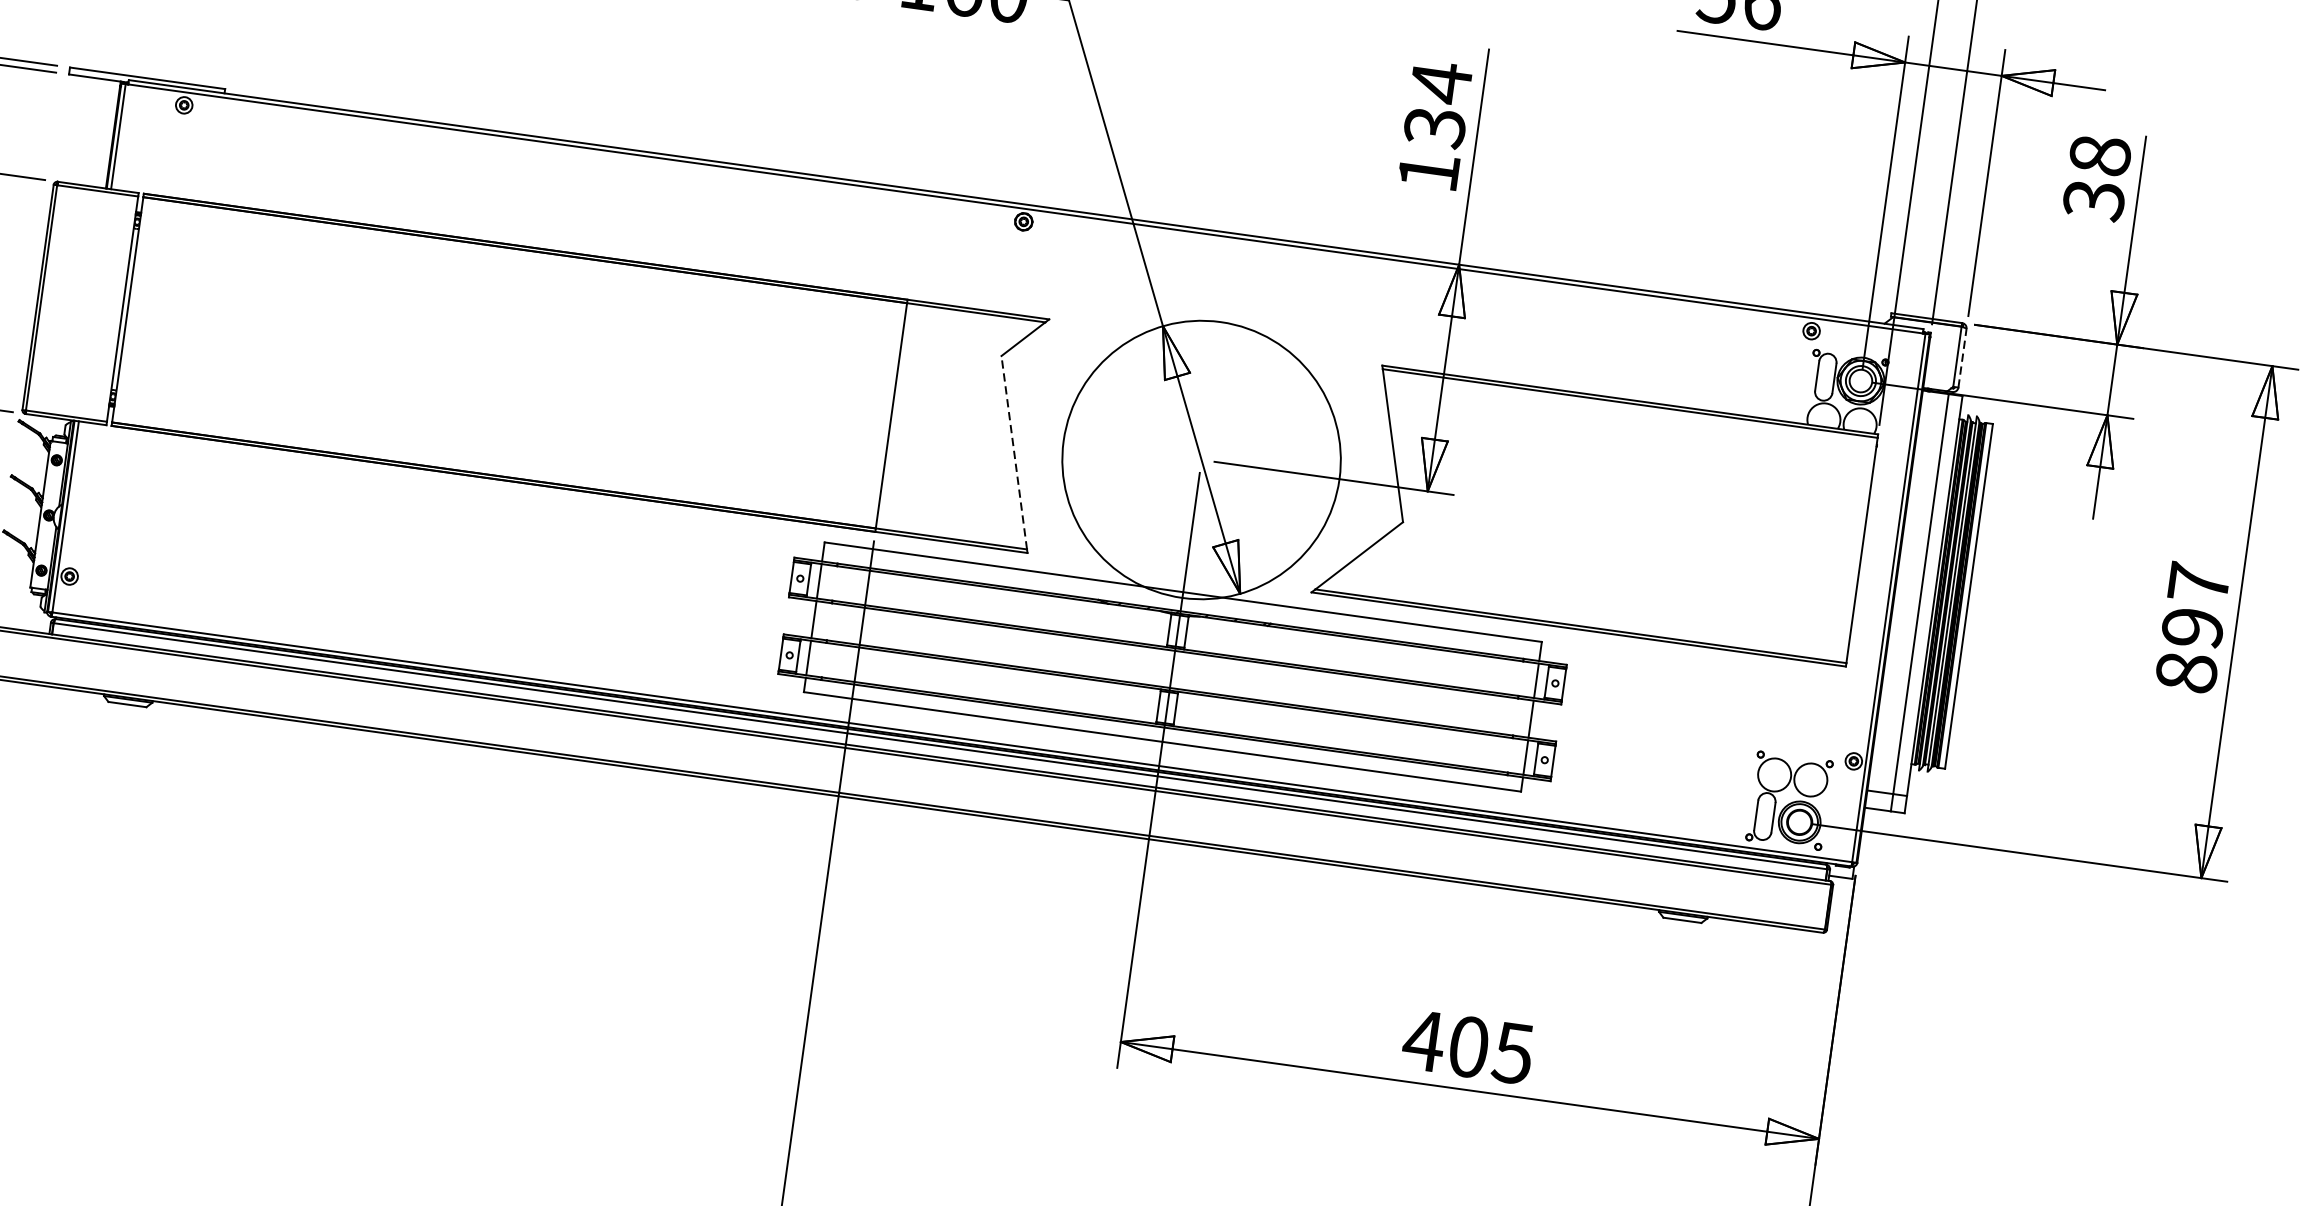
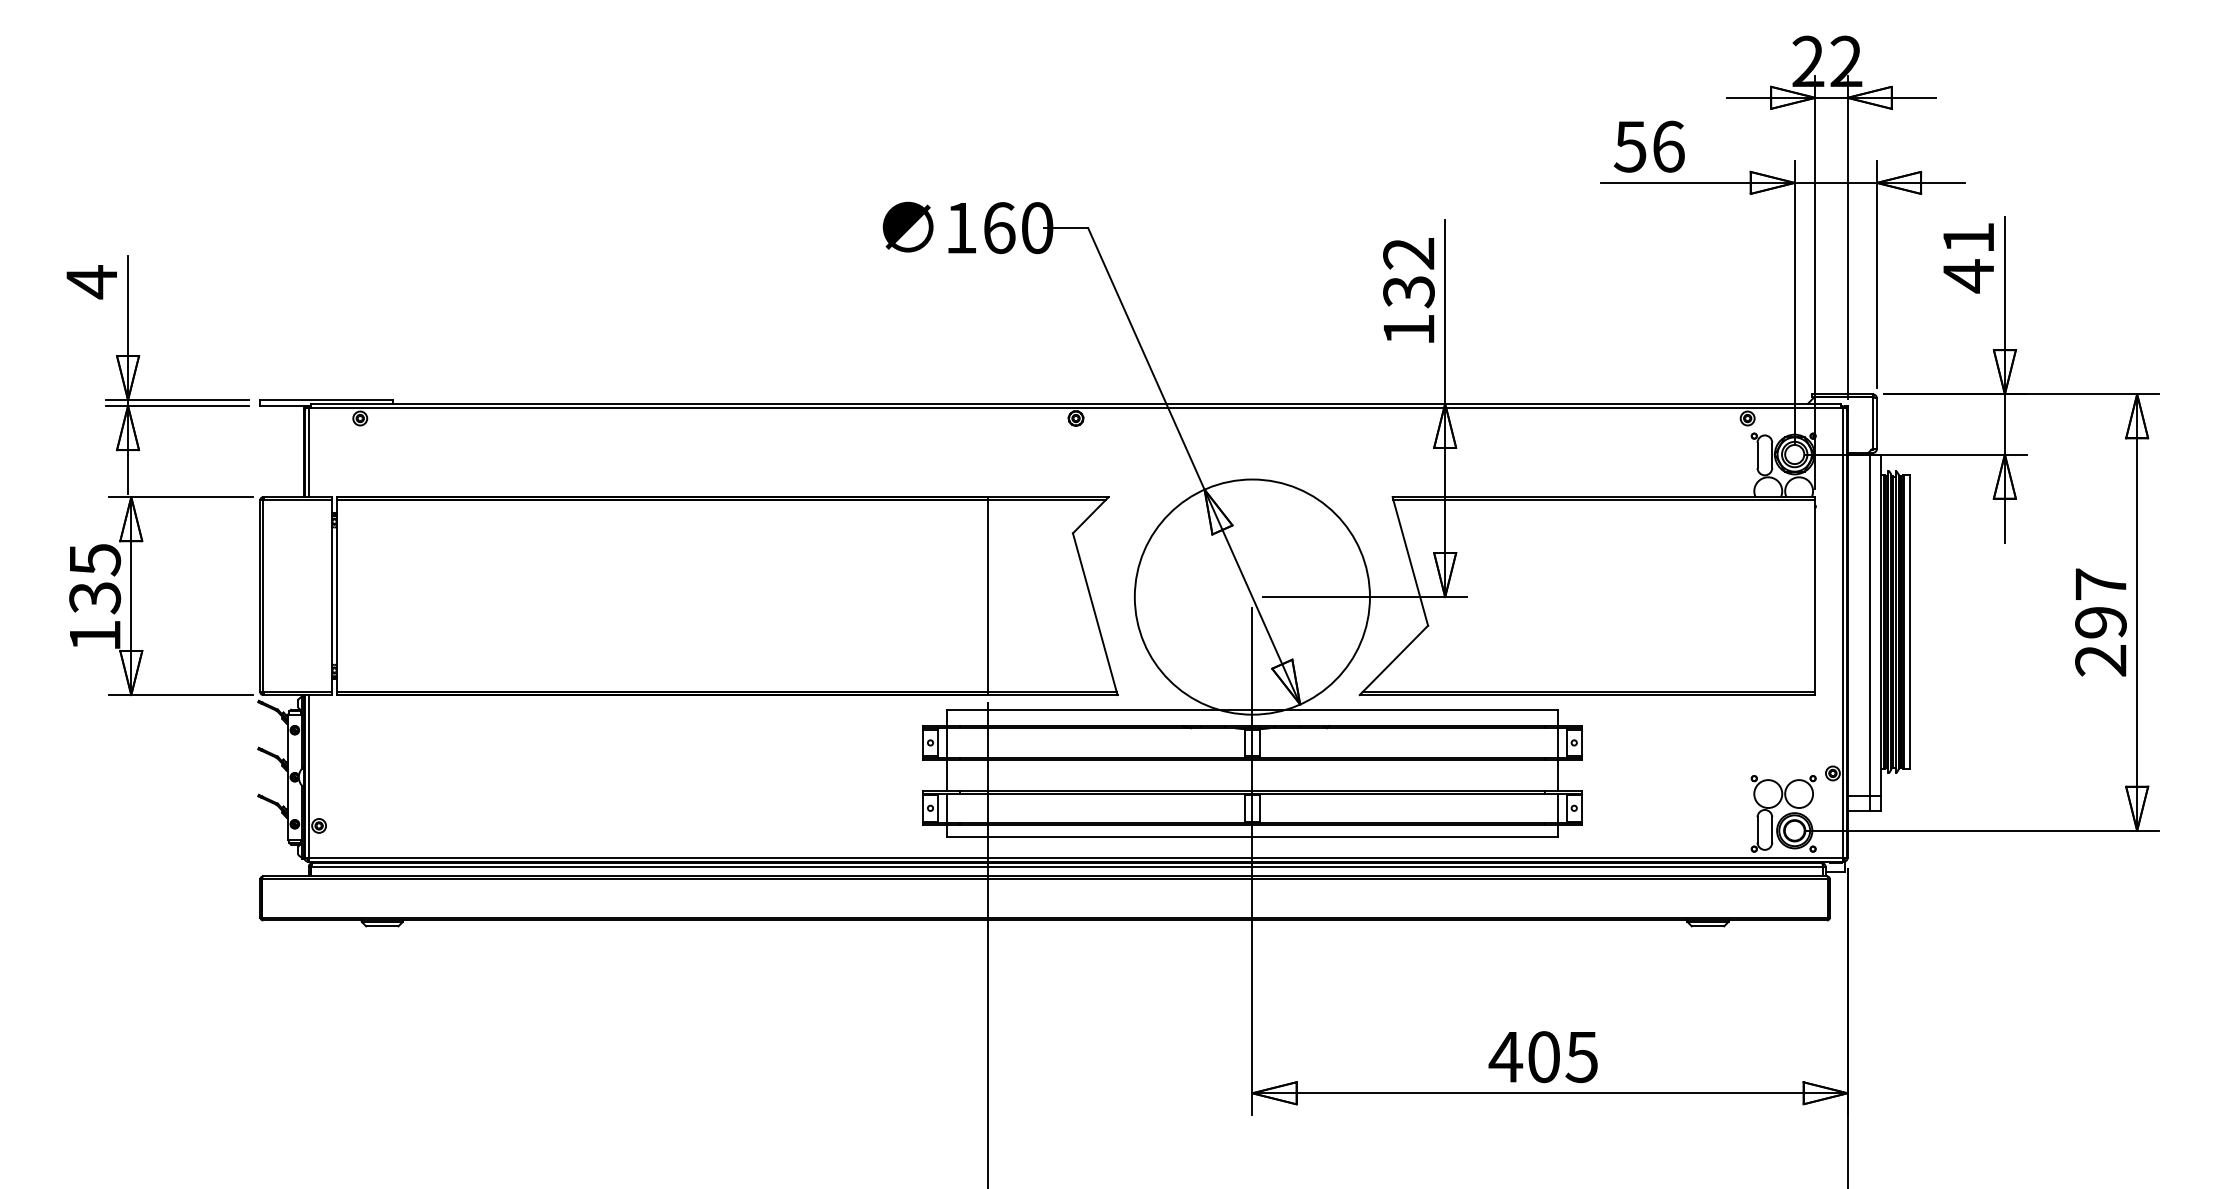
text: (1440, 82) -> (1408, 253), 134 -> 132
text: (2096, 178) -> (1968, 257), 38 -> 41
line: (1963, 358) -> (1877, 423), dashed -> solid
line: (1013, 452) -> (1094, 612), dashed -> solid
text: (2186, 672) -> (2100, 660), 897 -> 297

